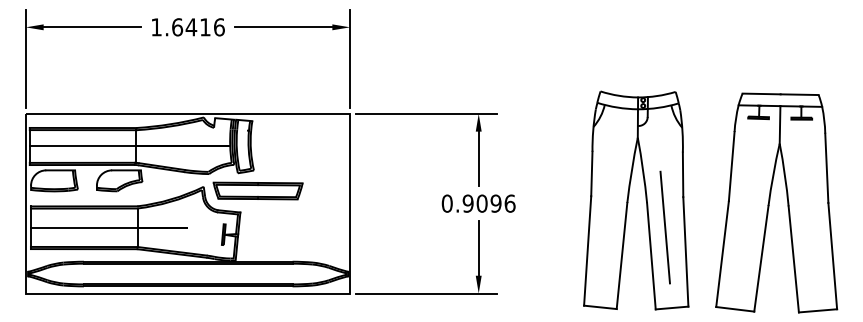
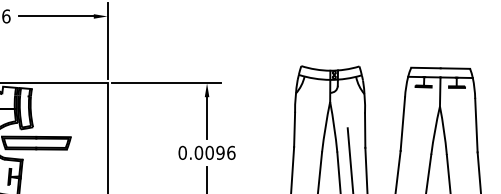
text: (467, 203) -> (198, 152), 0.9096 -> 0.0096

